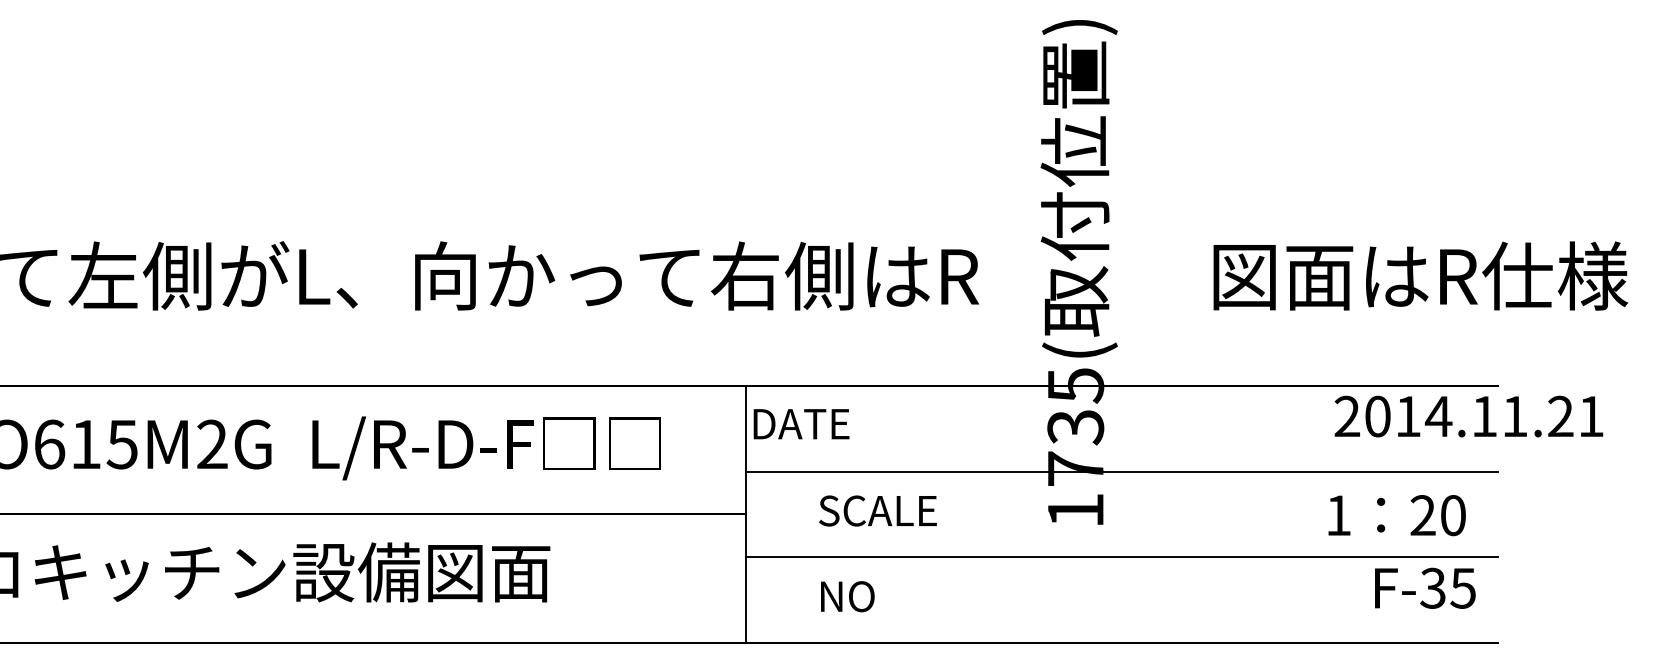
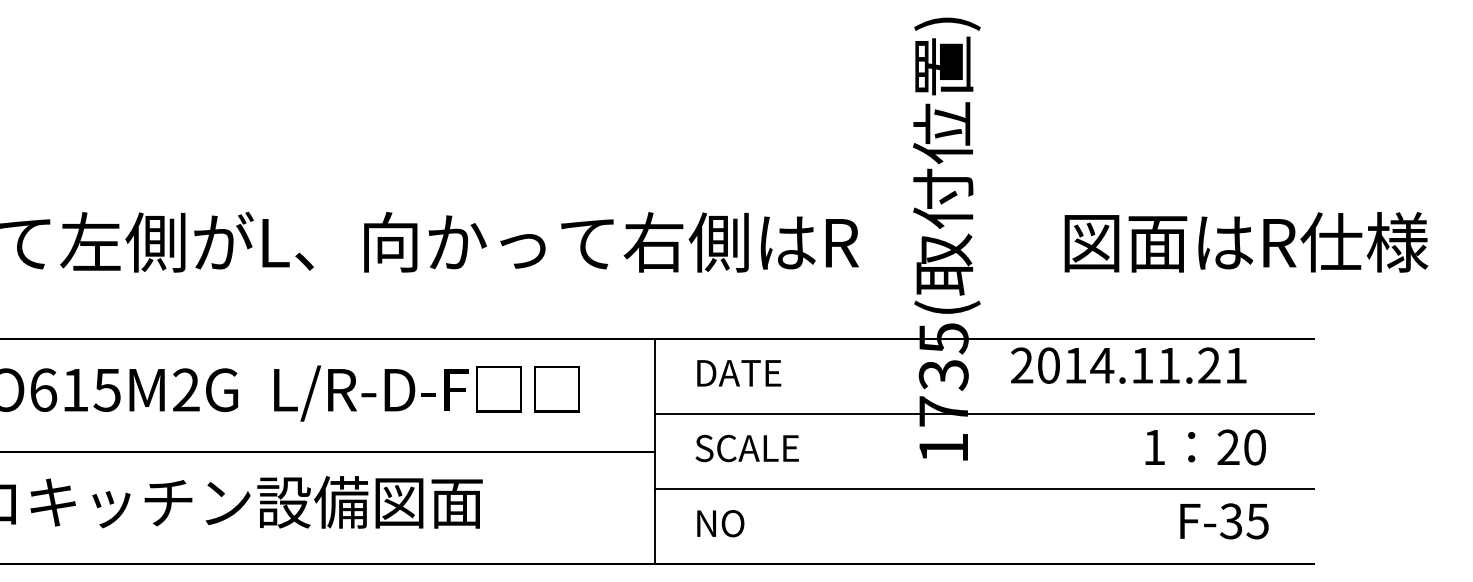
text: (1468, 416) -> (1128, 365), moved
text: (801, 424) -> (739, 373), moved
text: (877, 511) -> (746, 448), moved
text: (1396, 515) -> (1205, 447), moved
text: (1425, 588) -> (1224, 521), moved
text: (847, 596) -> (720, 523), moved

